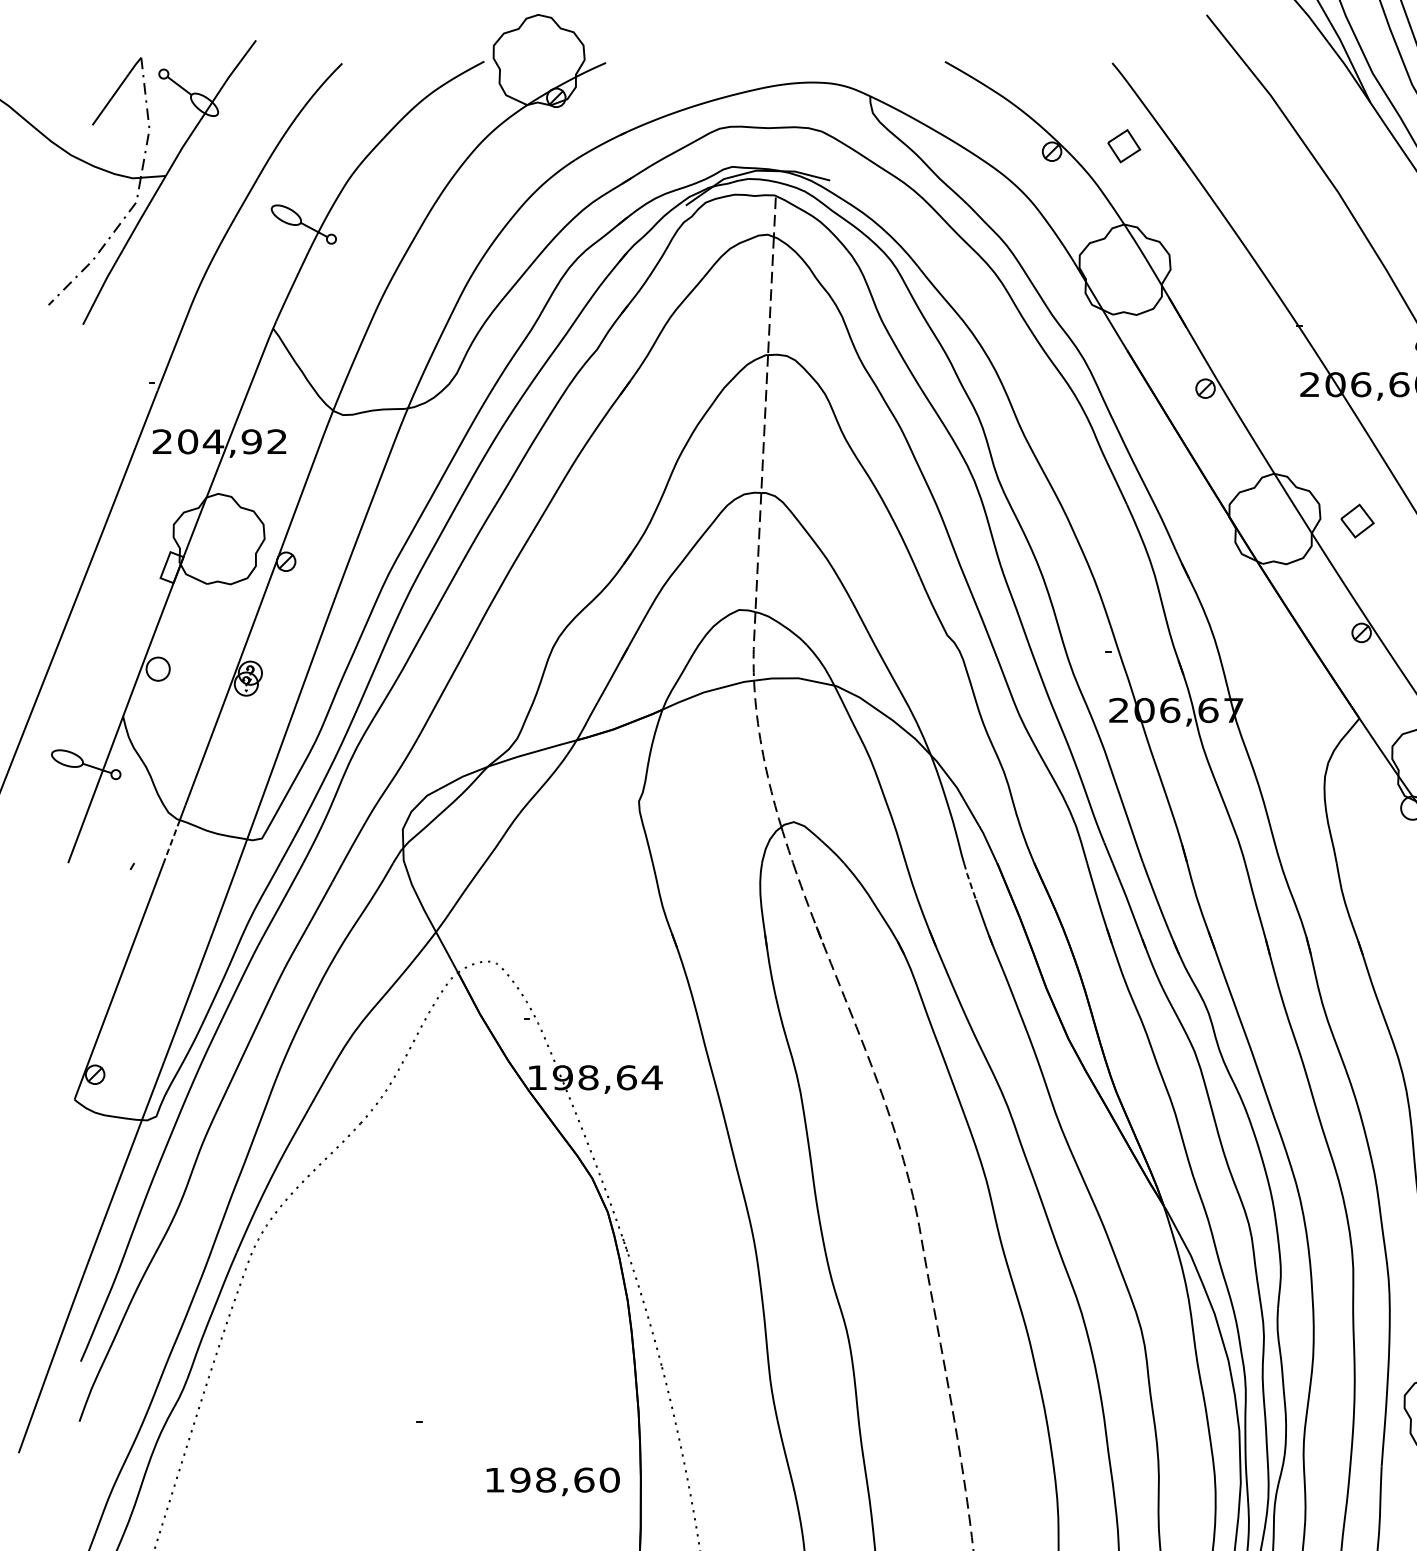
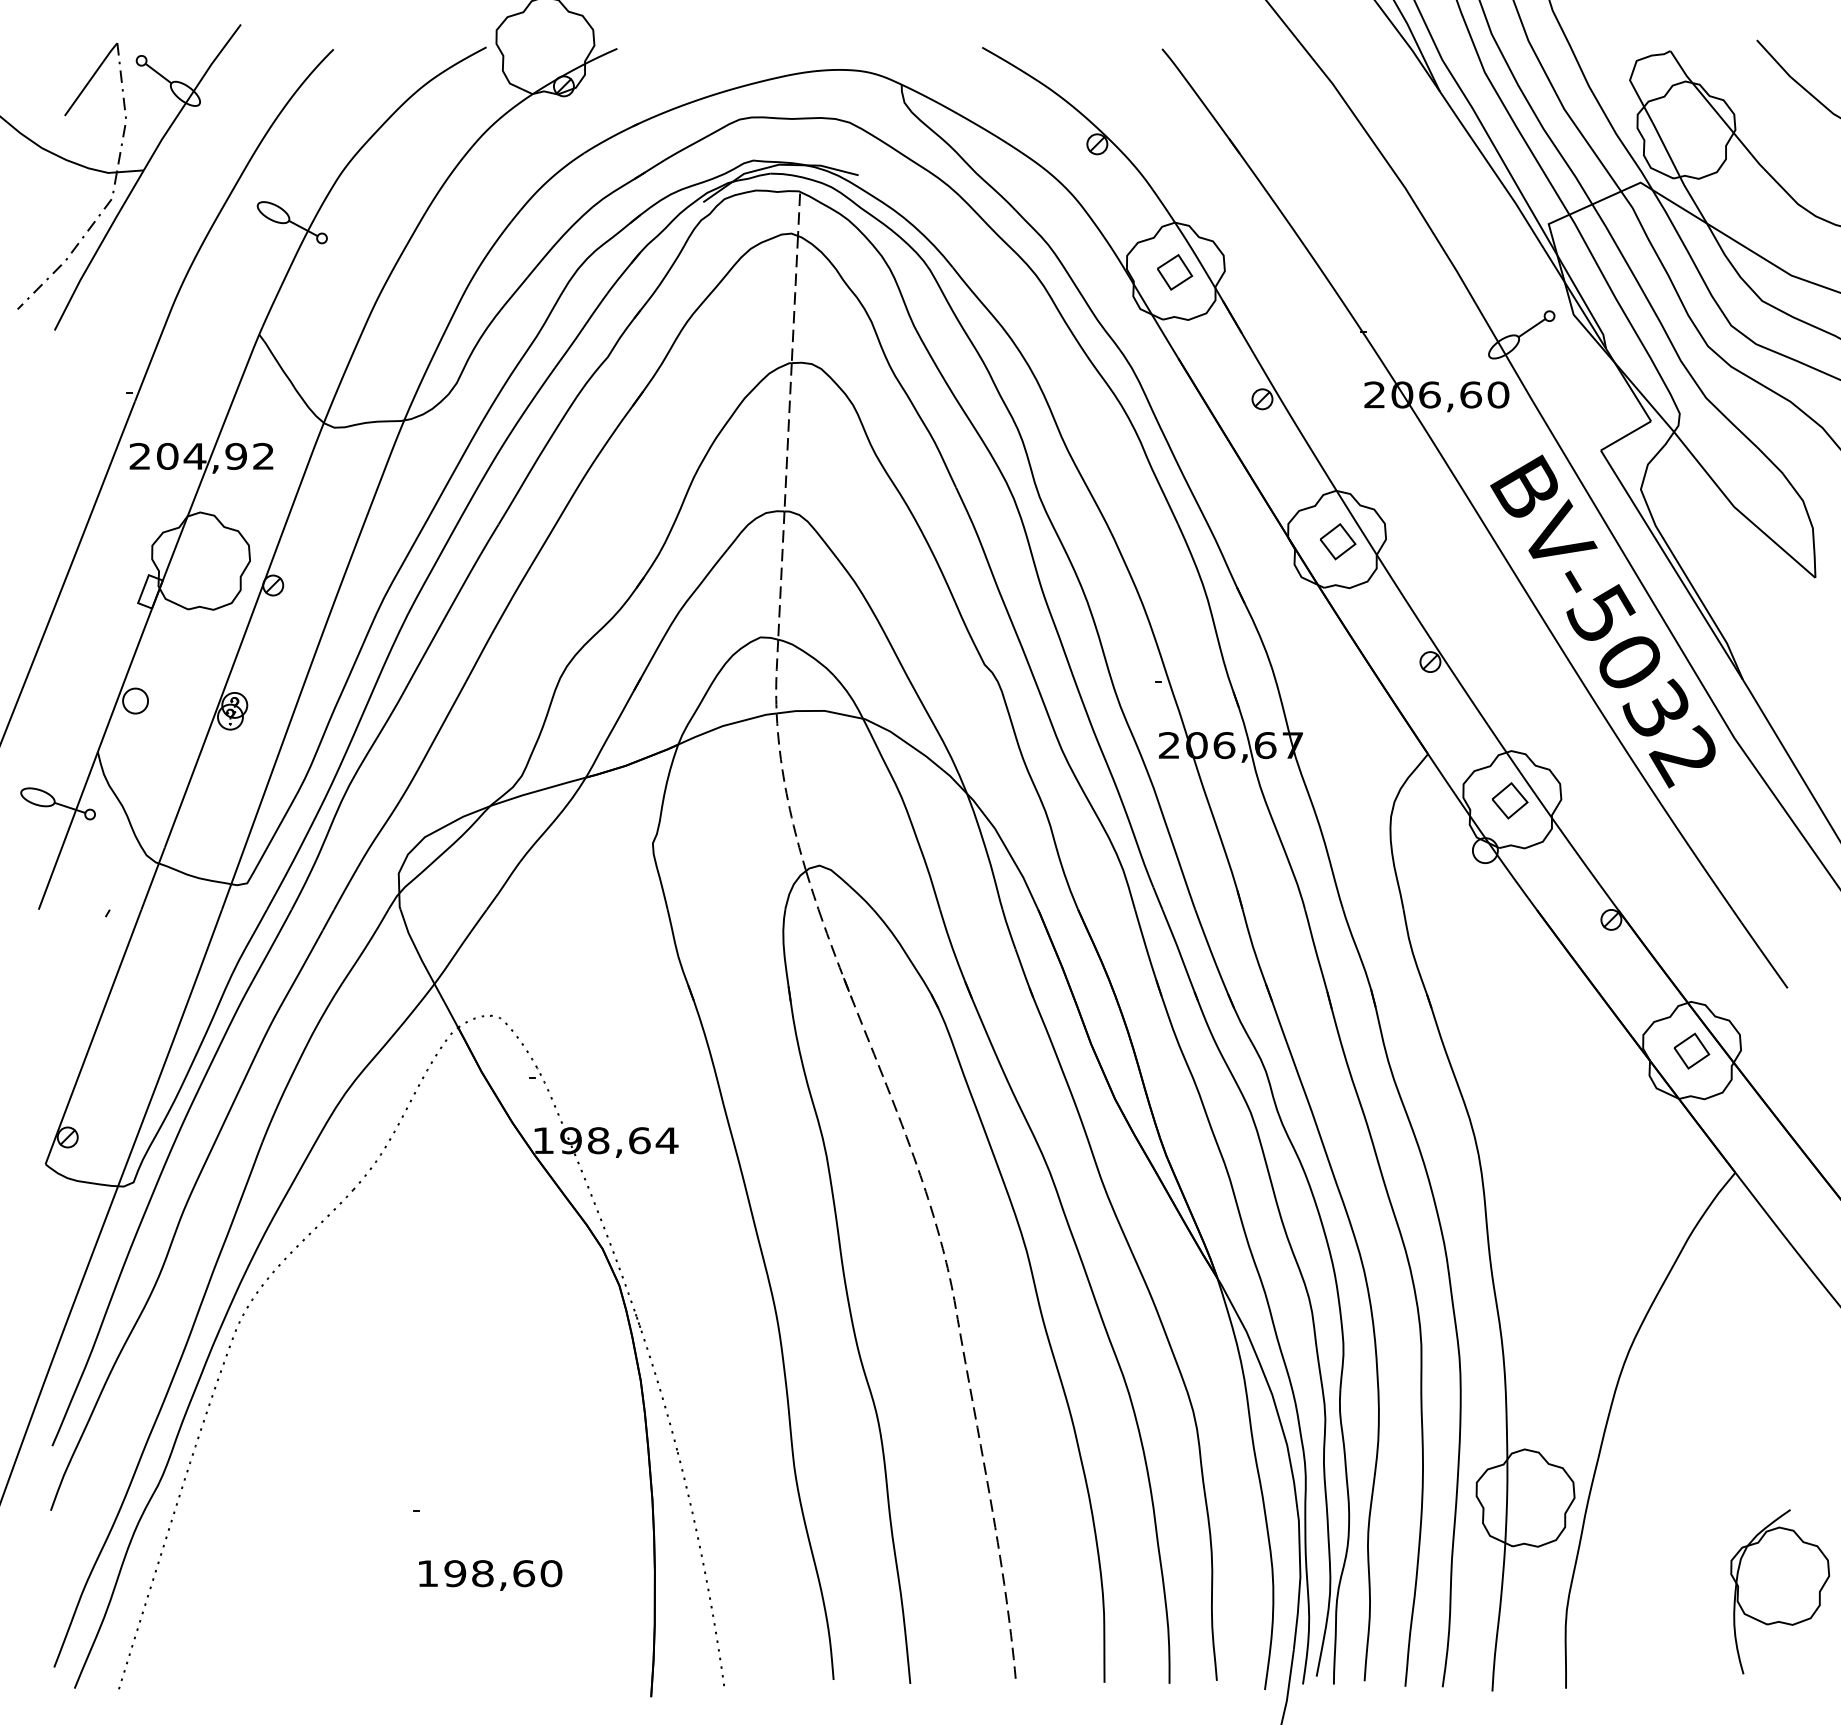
part: (1124, 146) -> (1175, 272), moved
part: (1357, 520) -> (1338, 541), moved
line: (172, 842) -> (150, 887), dashed -> solid
line: (970, 882) -> (1009, 930), dashed -> solid
text: (553, 1481) -> (490, 1575), moved

